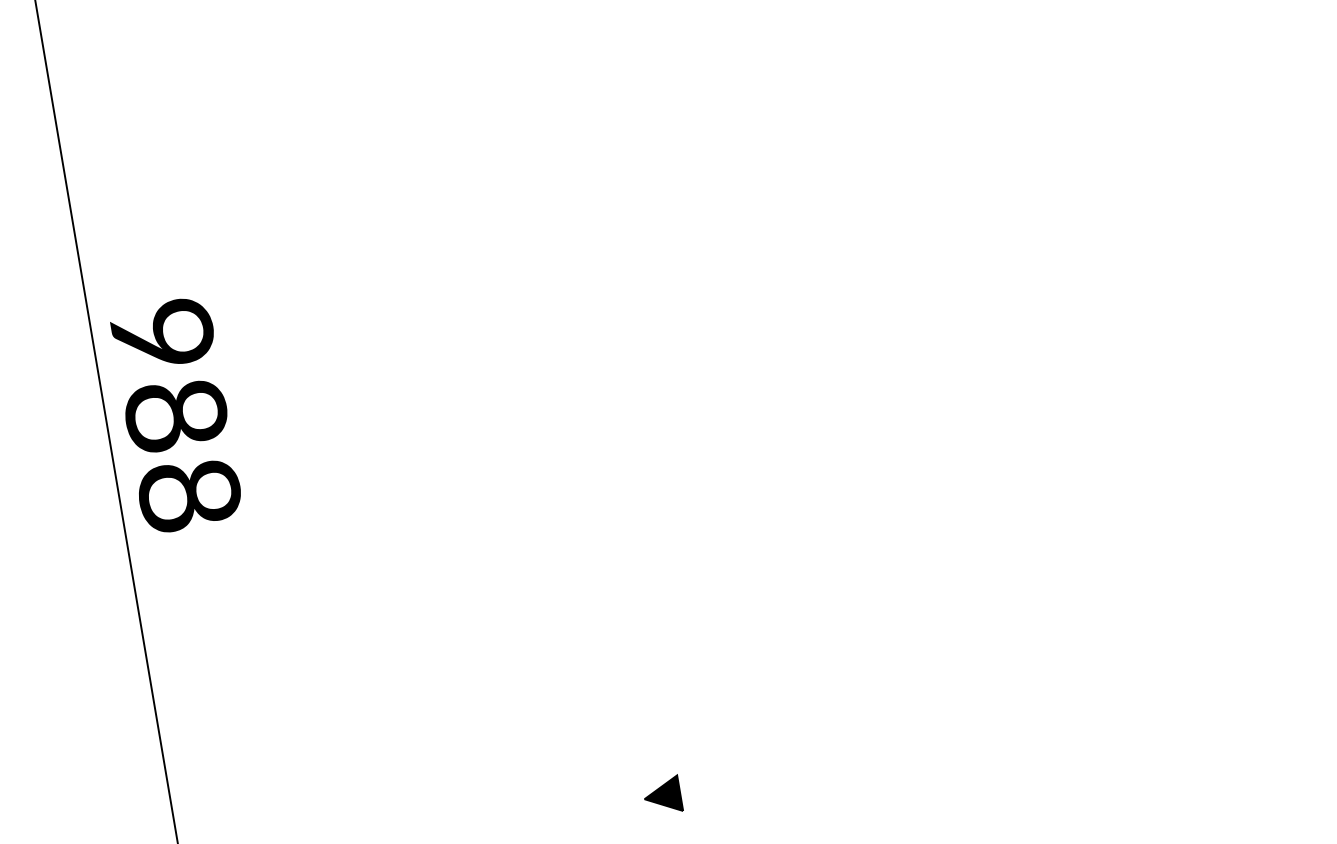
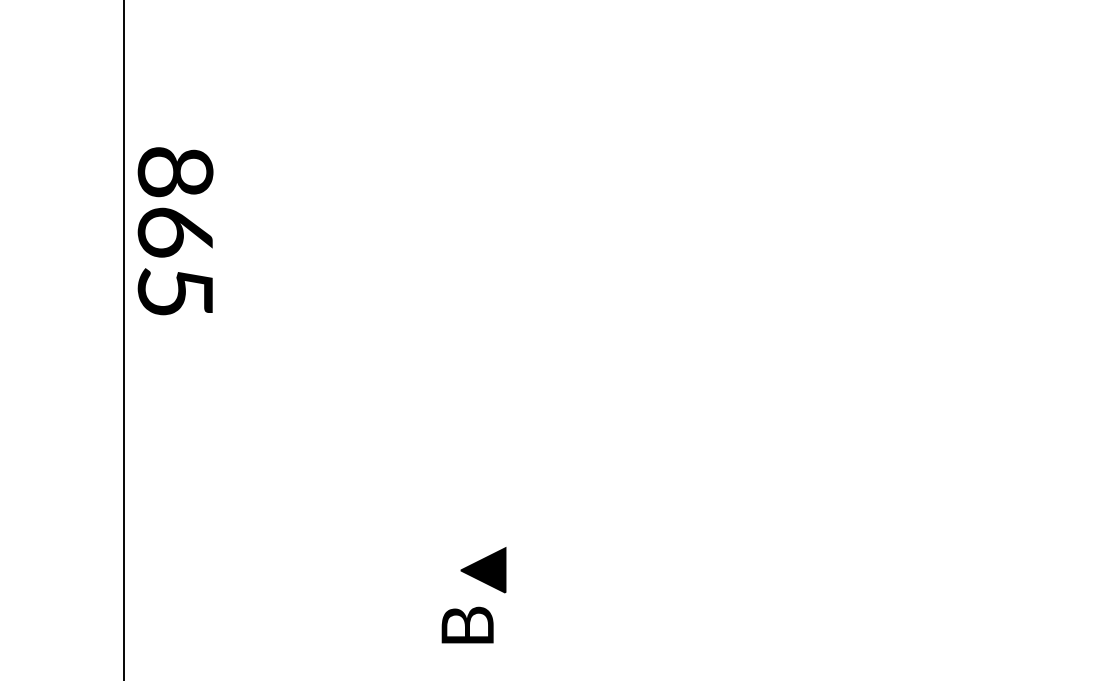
text: (176, 415) -> (175, 232), 988 -> 865
part: (662, 796) -> (483, 570), size x1.67

